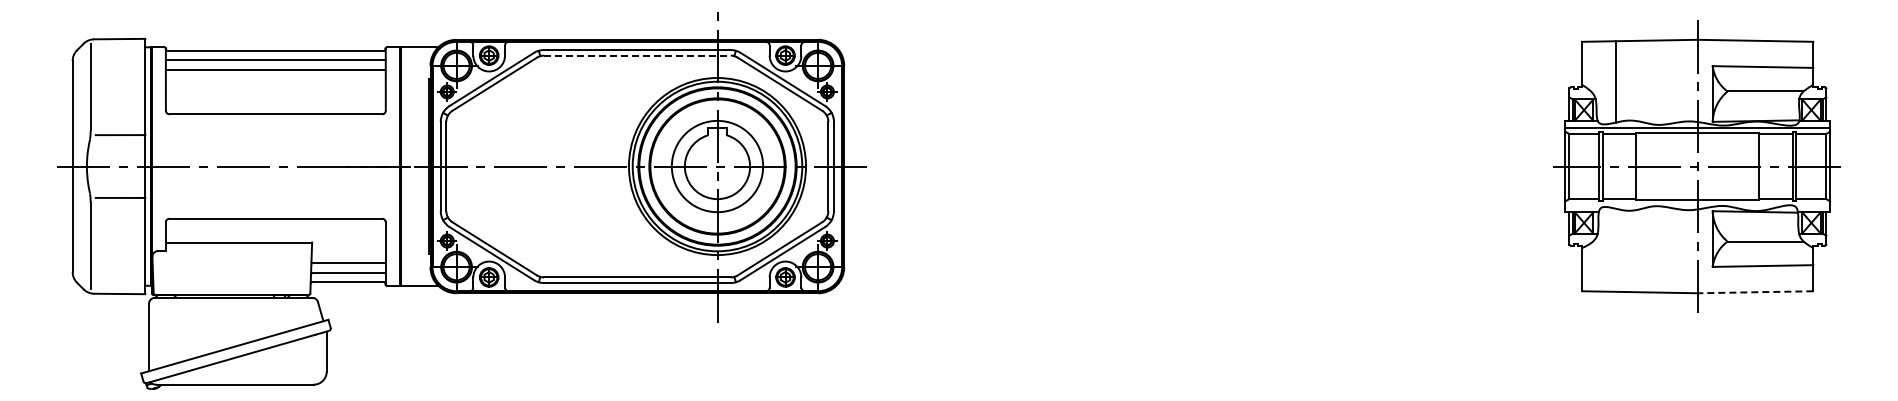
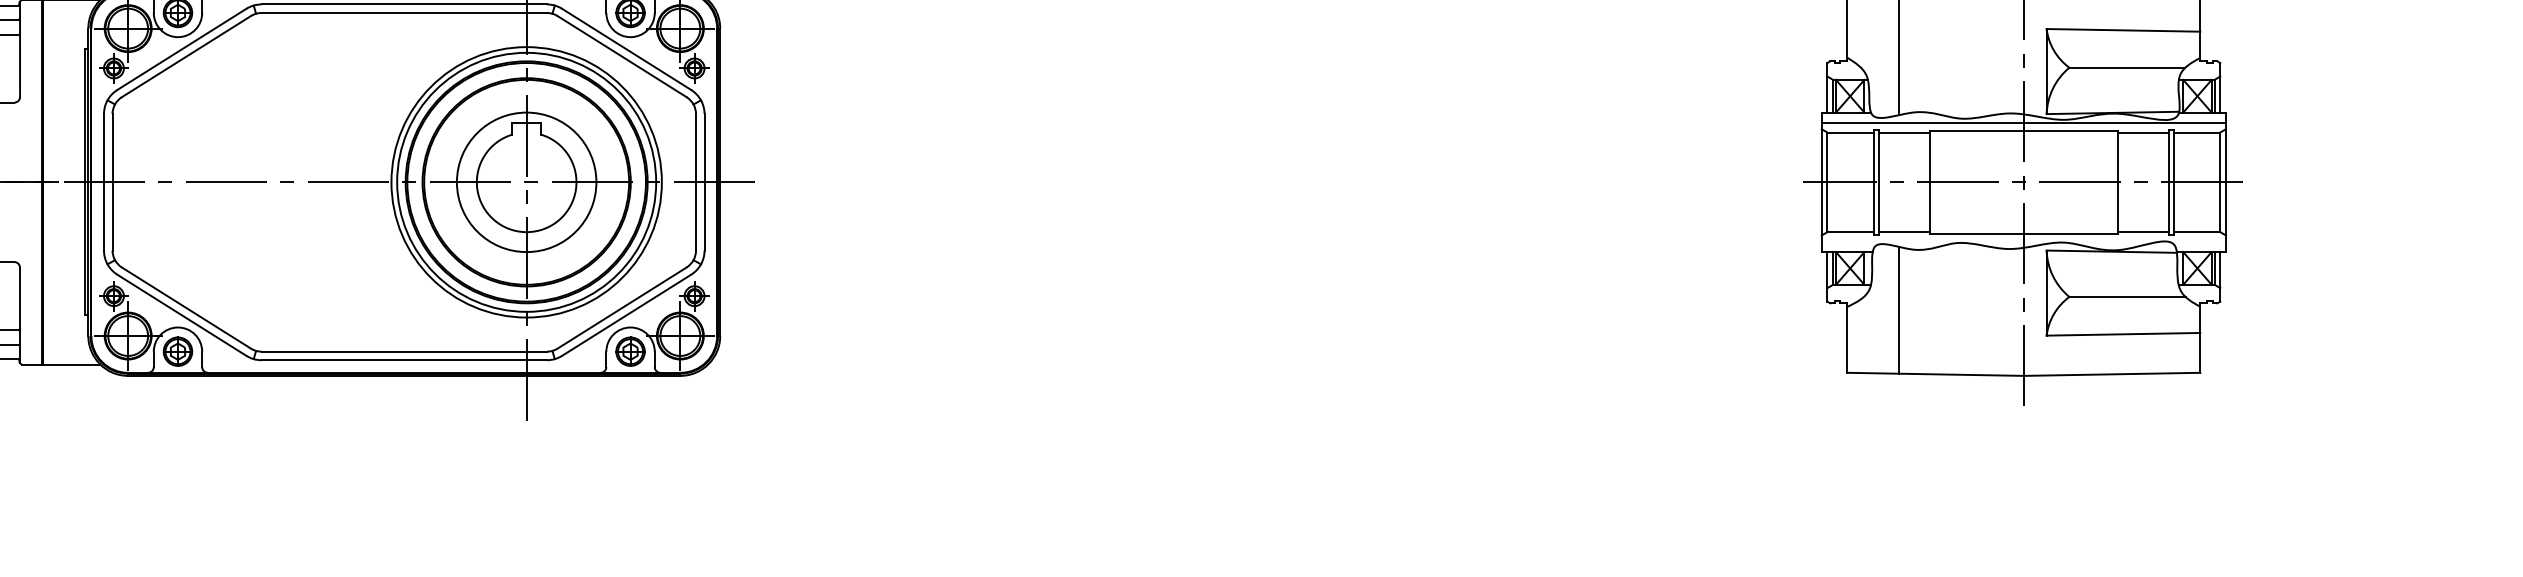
line: (637, 55) -> (404, 12), dashed -> solid
line: (1615, 249) -> (1898, 309), added
line: (1755, 292) -> (2112, 374), dashed -> solid

